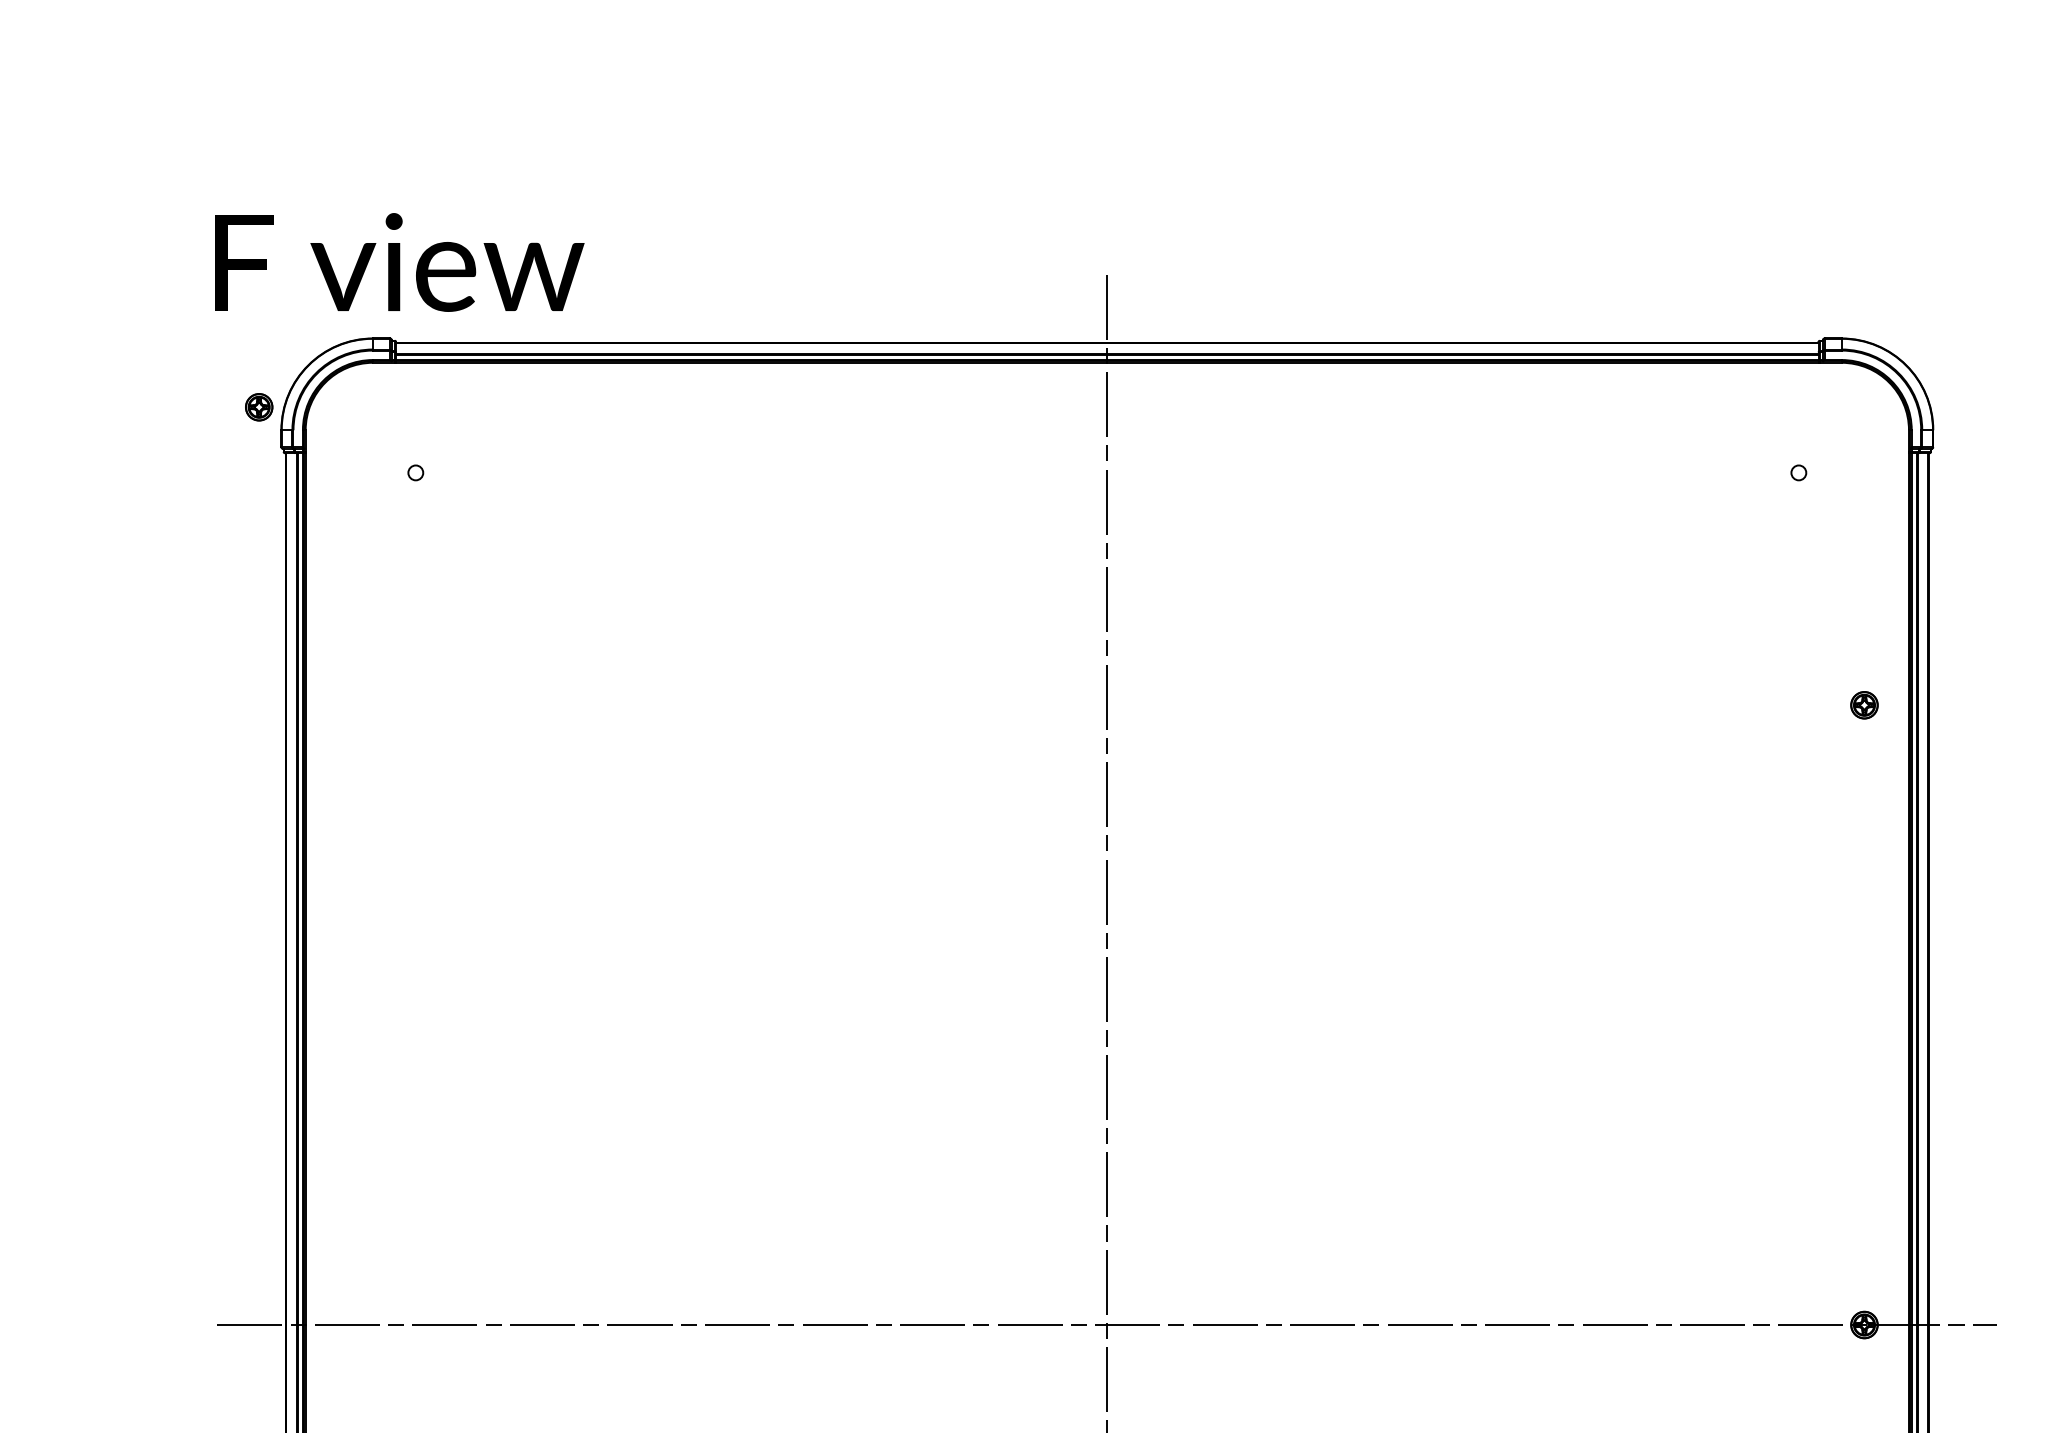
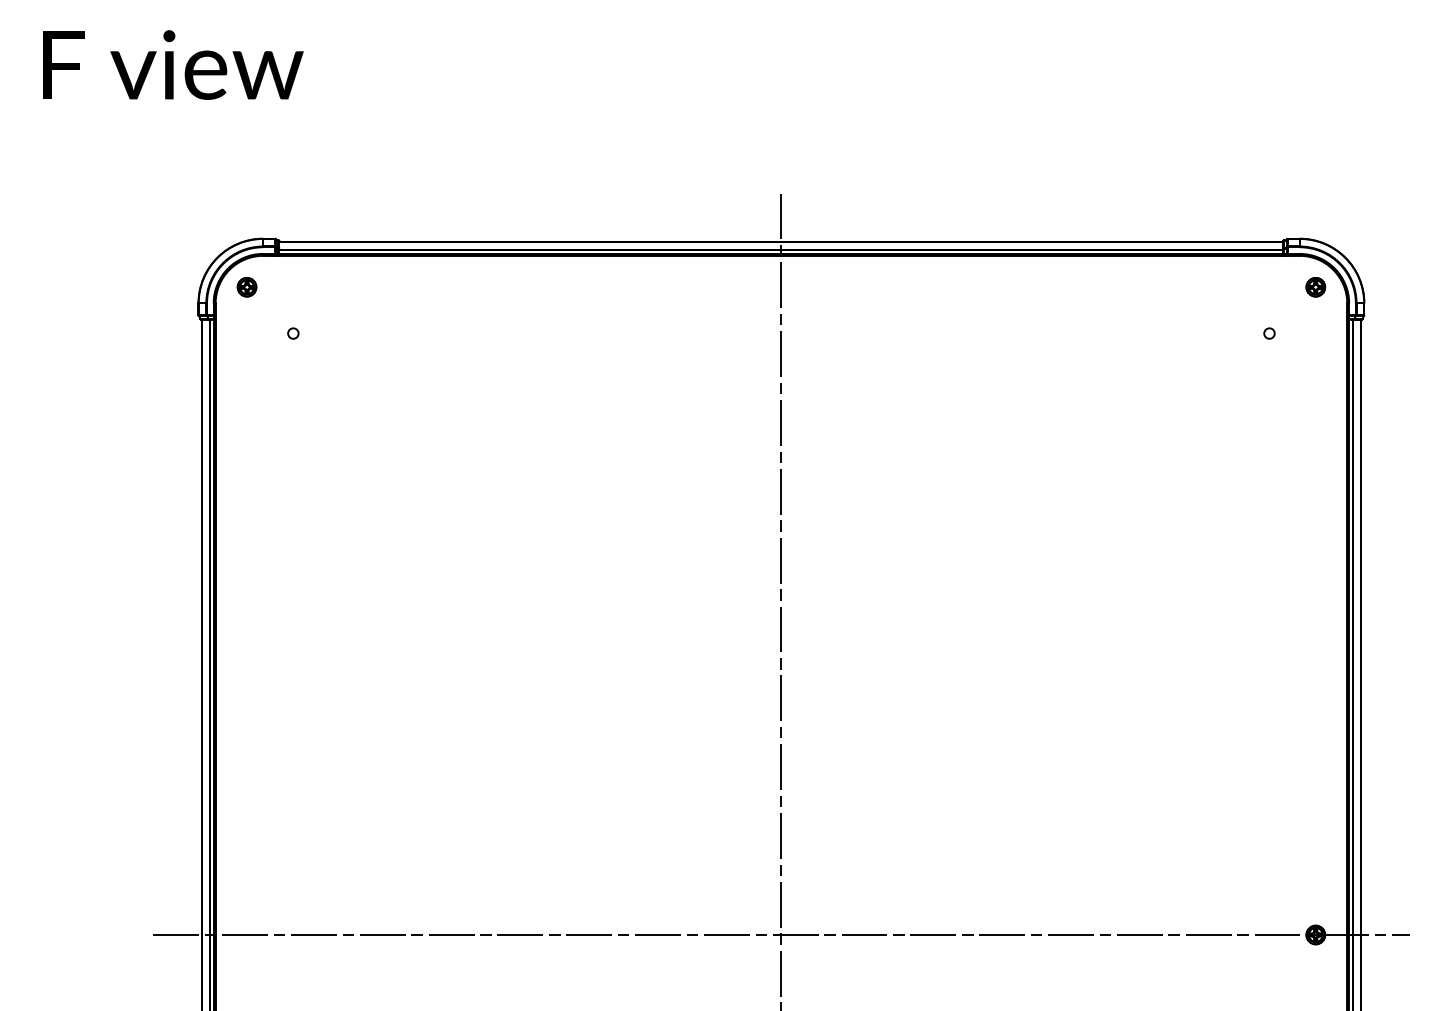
text: (399, 262) -> (173, 65), moved
part: (259, 407) -> (247, 287), moved
part: (1864, 705) -> (1315, 287), moved

